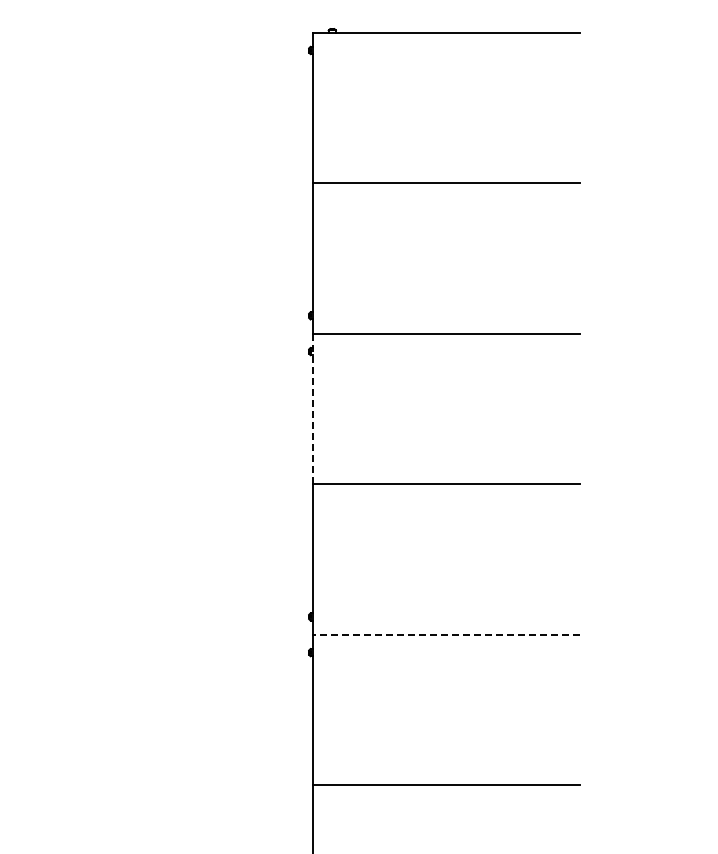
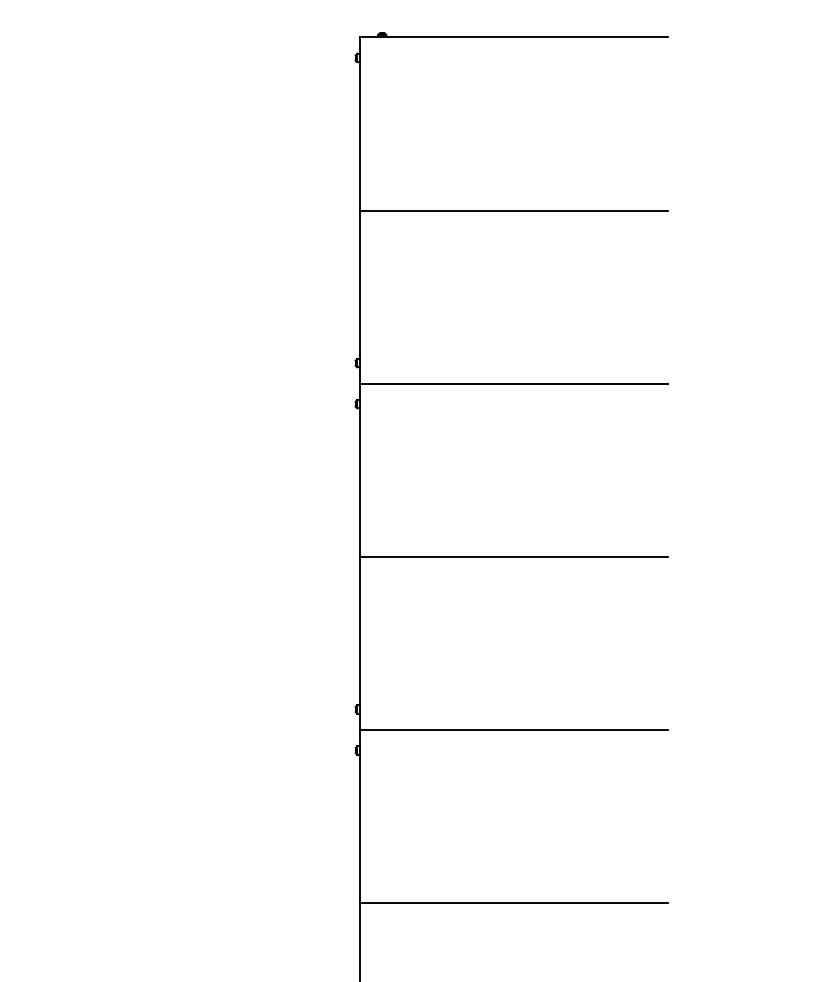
line: (312, 408) -> (359, 469), dashed -> solid
line: (446, 634) -> (513, 729), dashed -> solid

